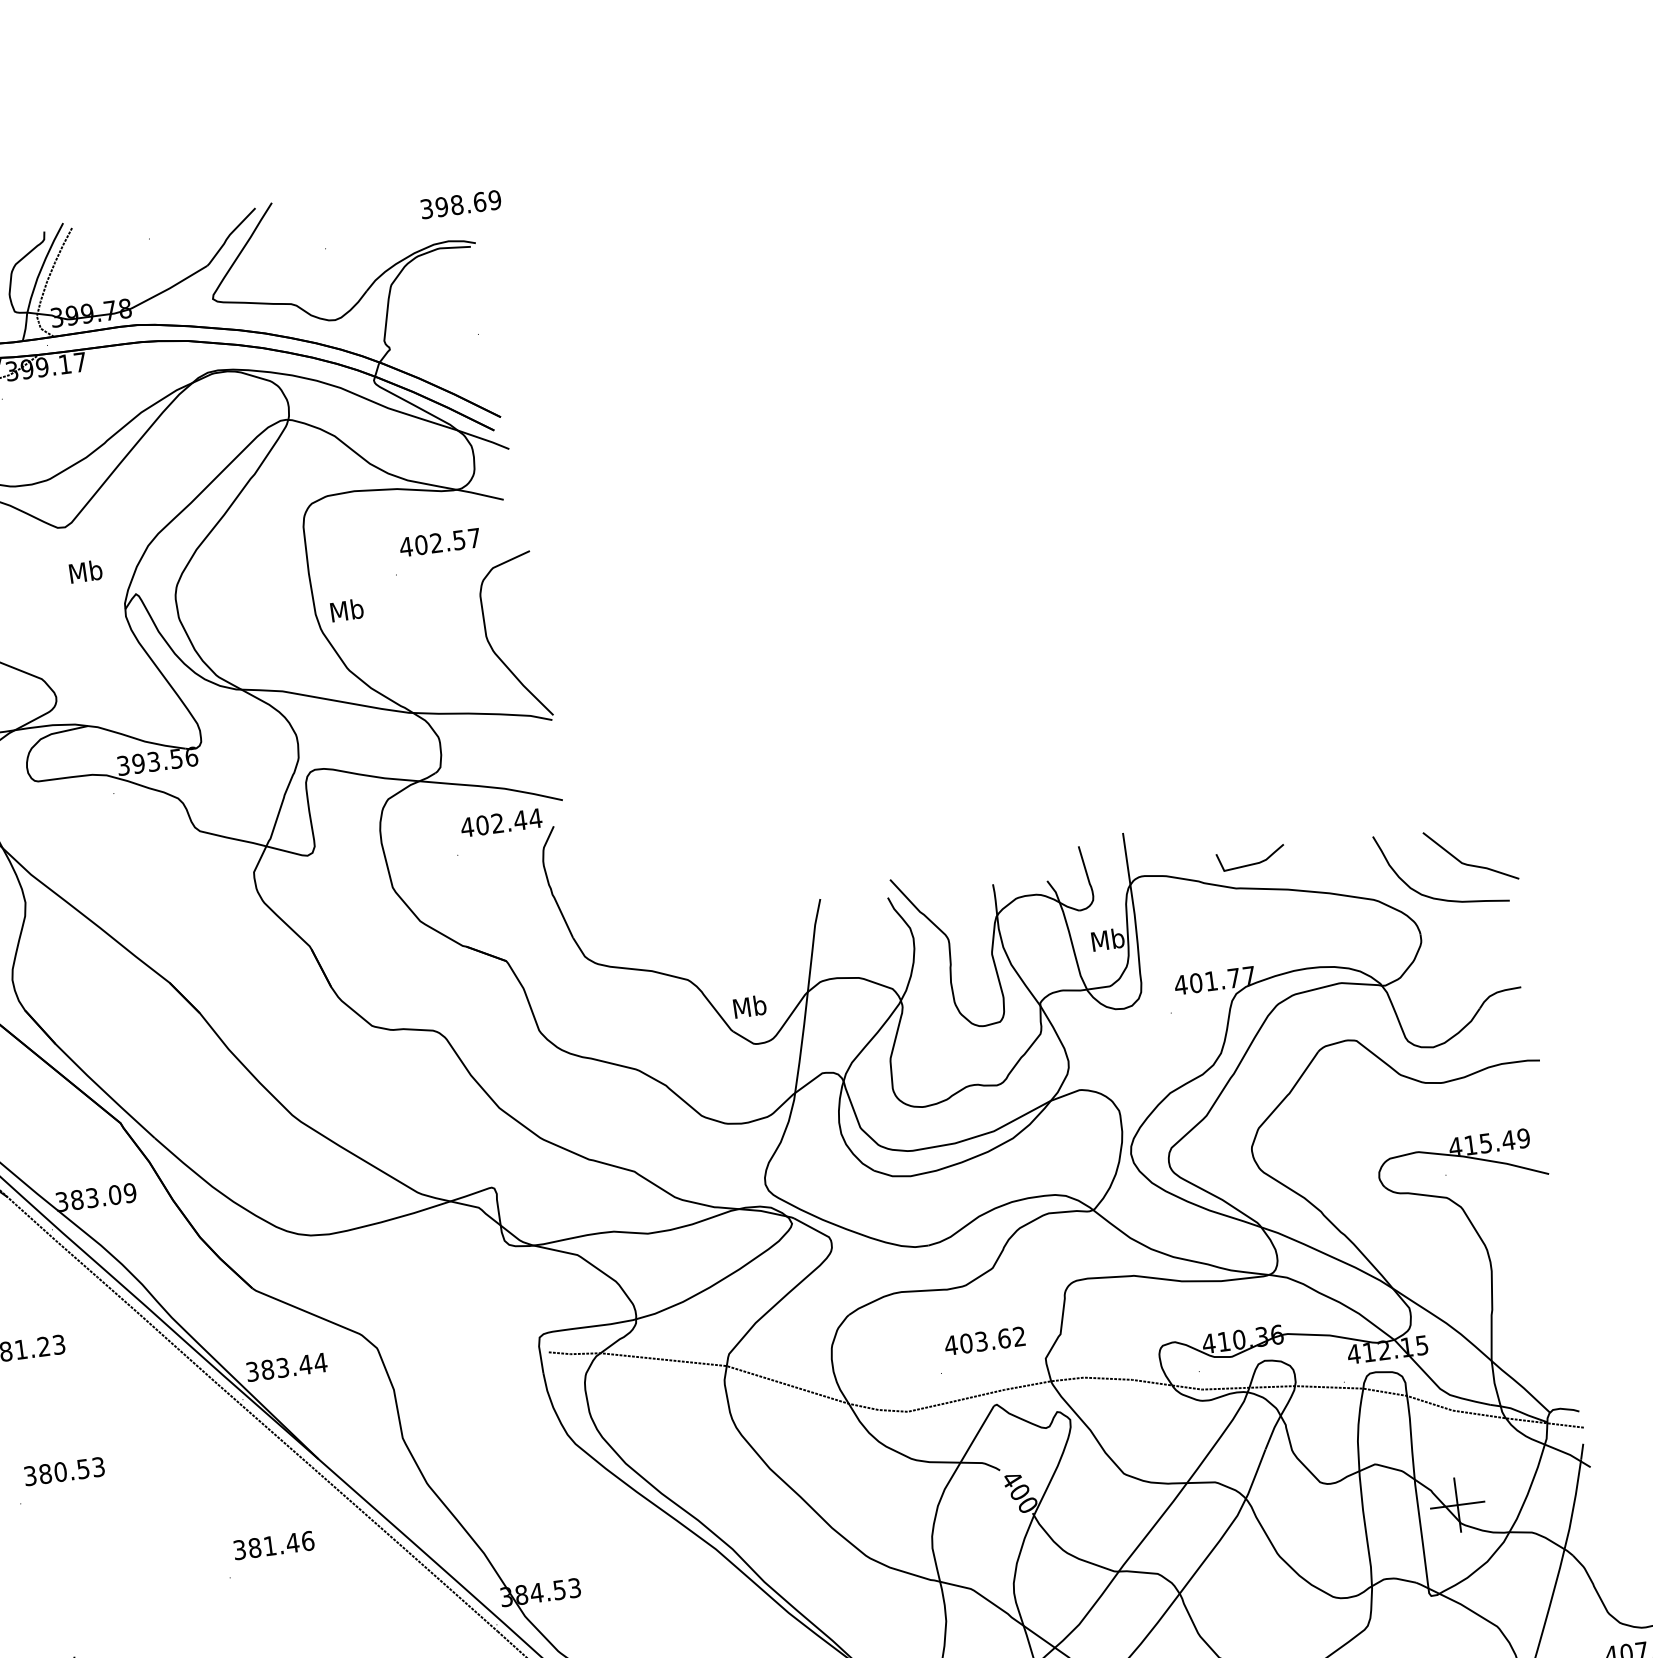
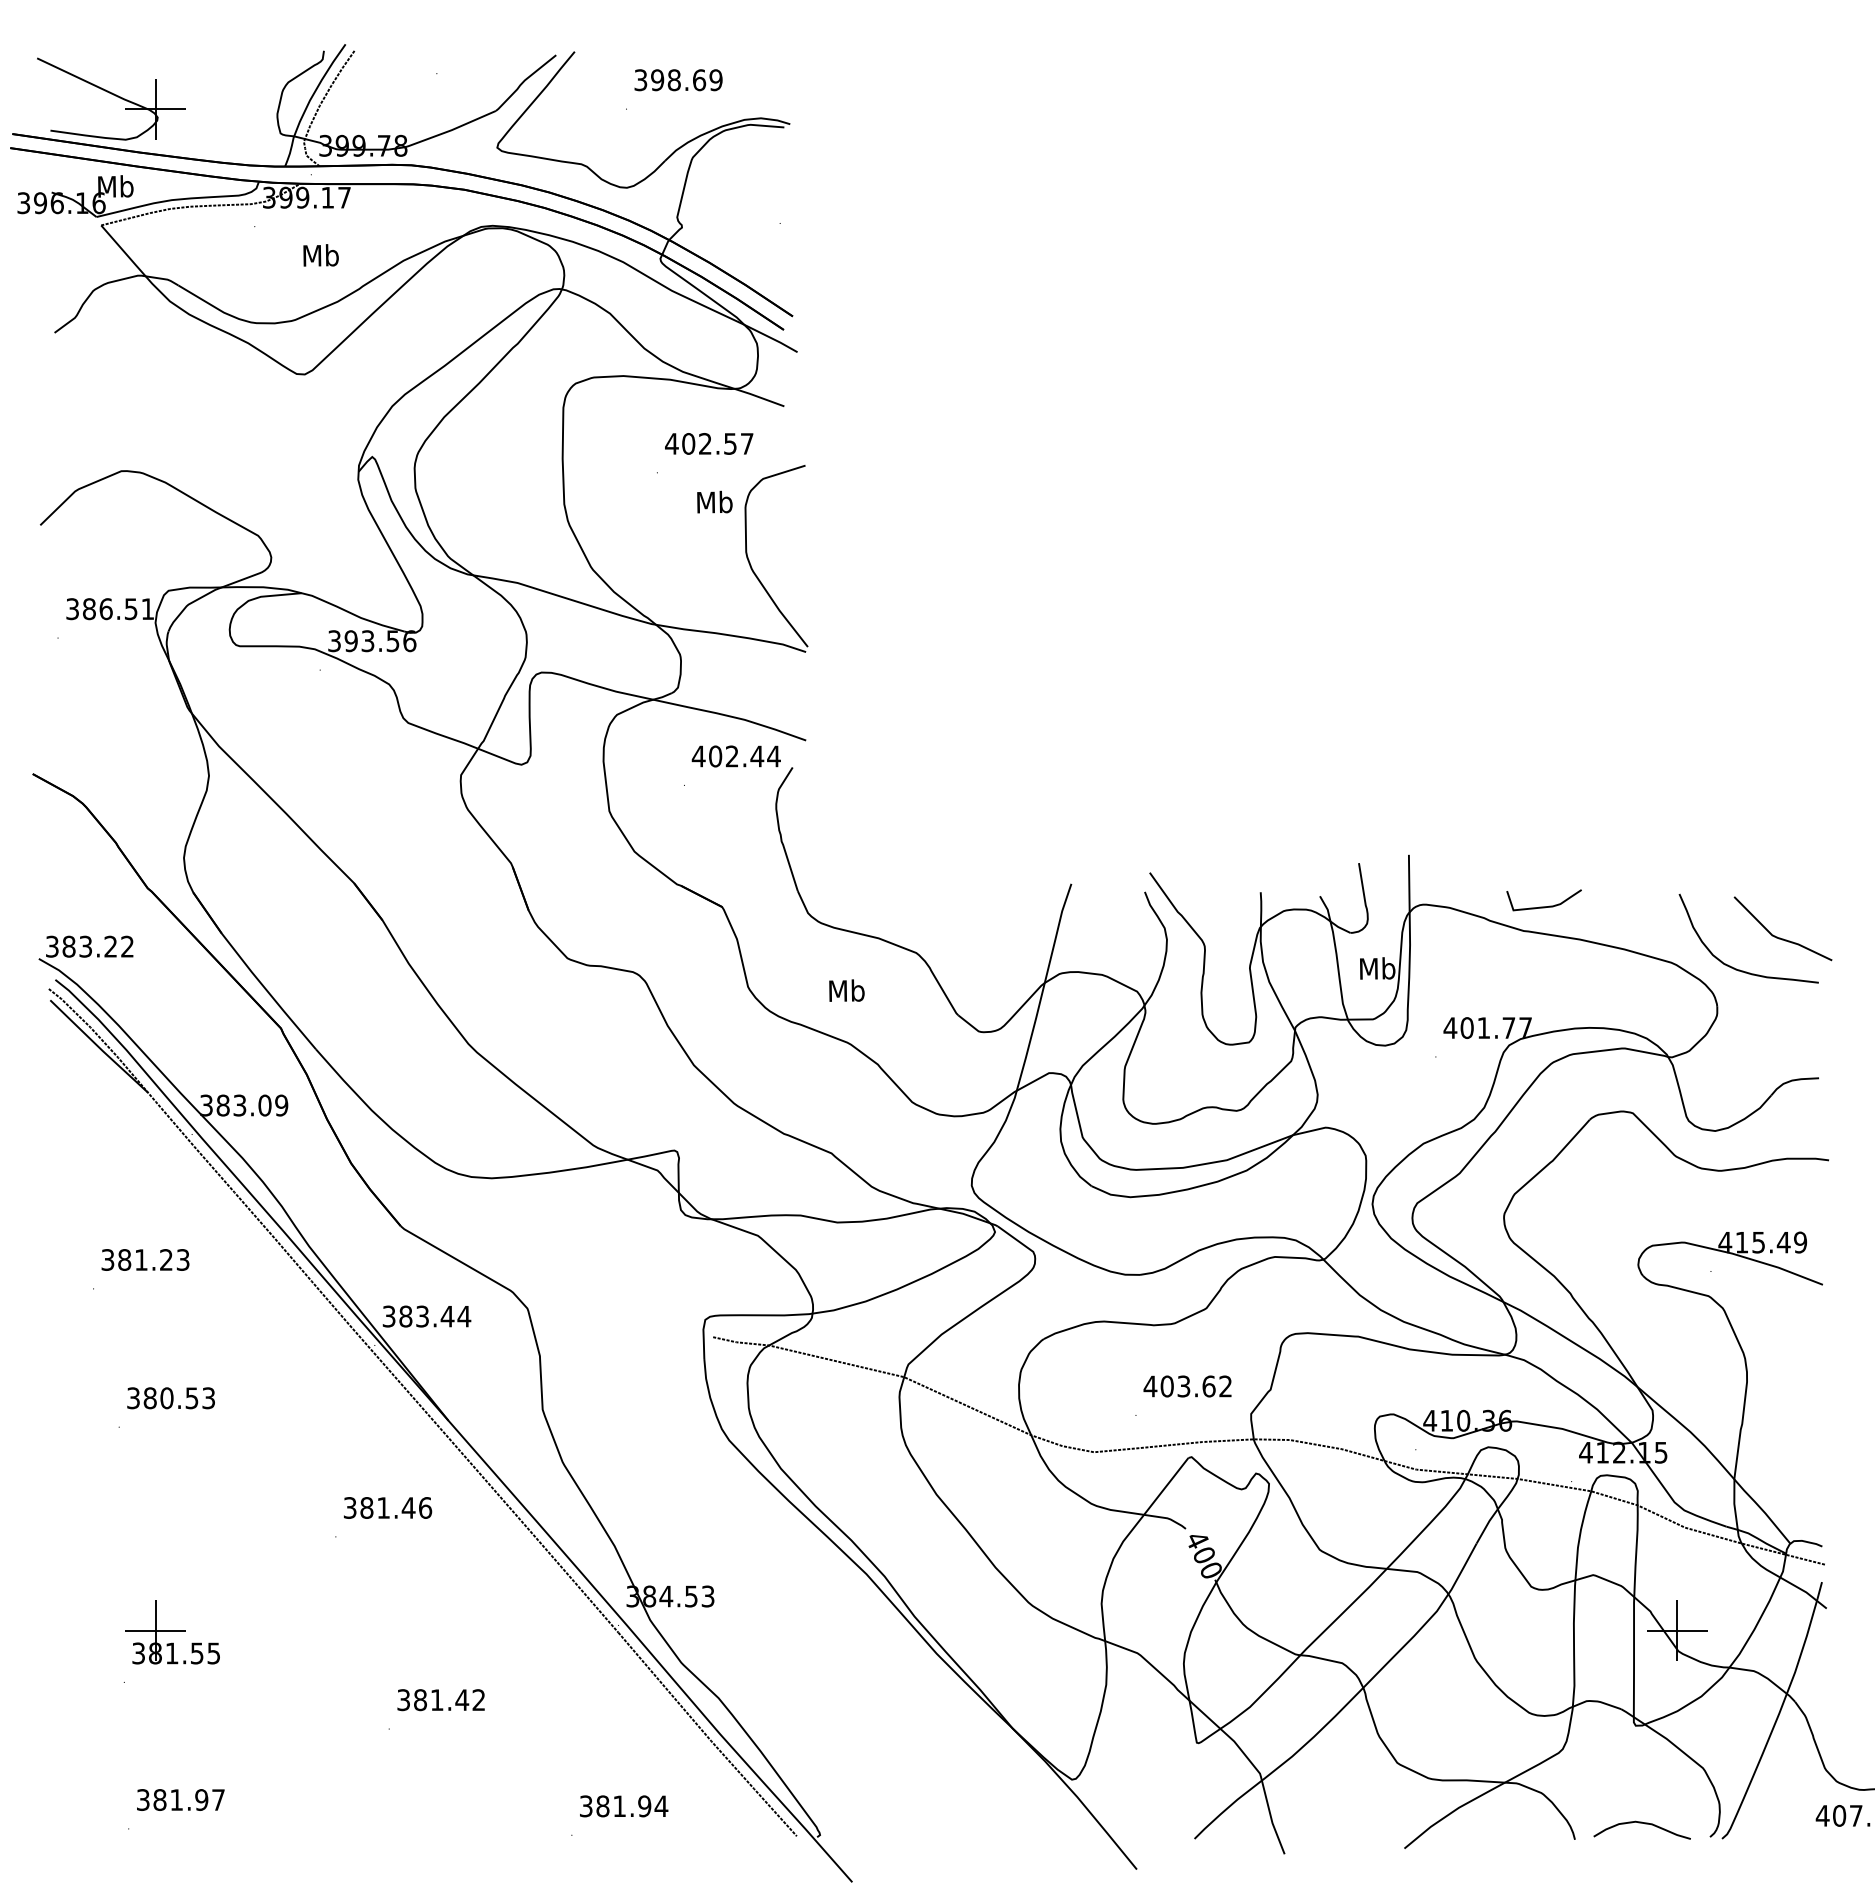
text: (460, 204) -> (678, 80), moved
text: (85, 571) -> (320, 255), moved
text: (346, 609) -> (714, 501), moved
text: (749, 1006) -> (846, 990), moved

